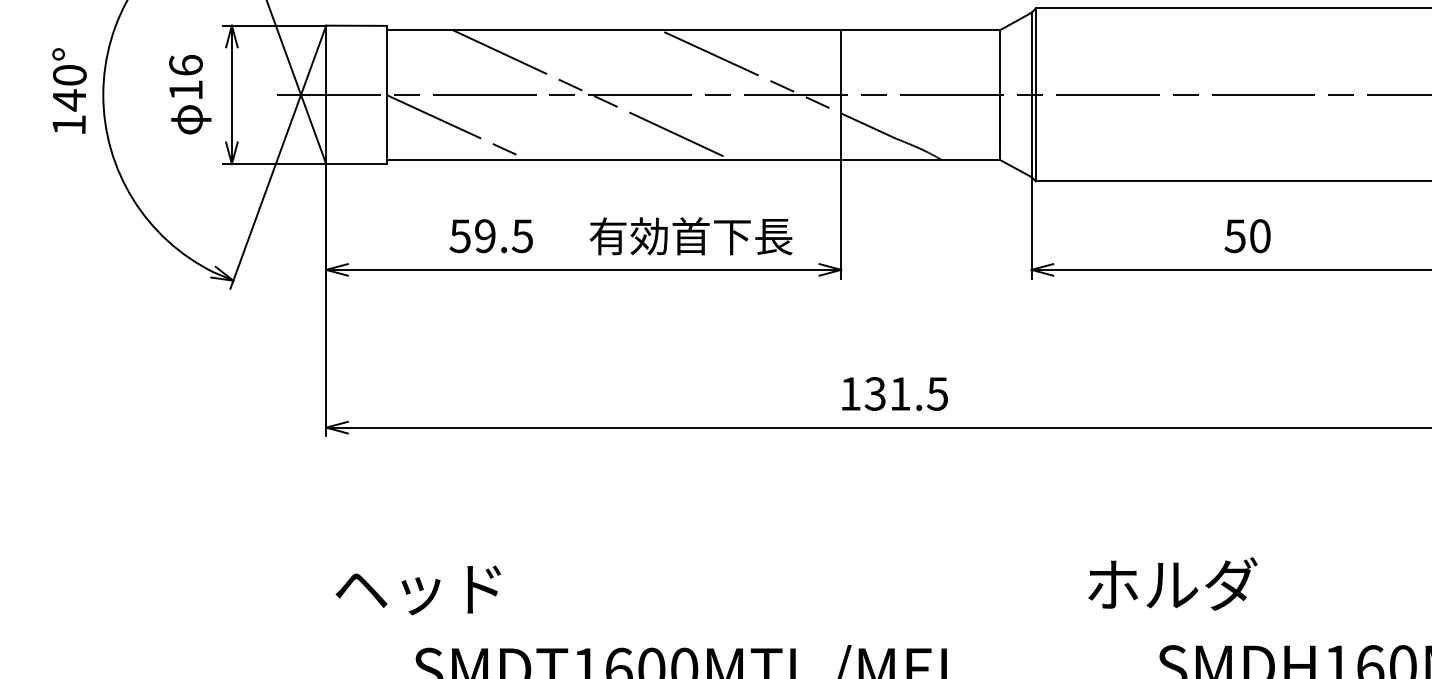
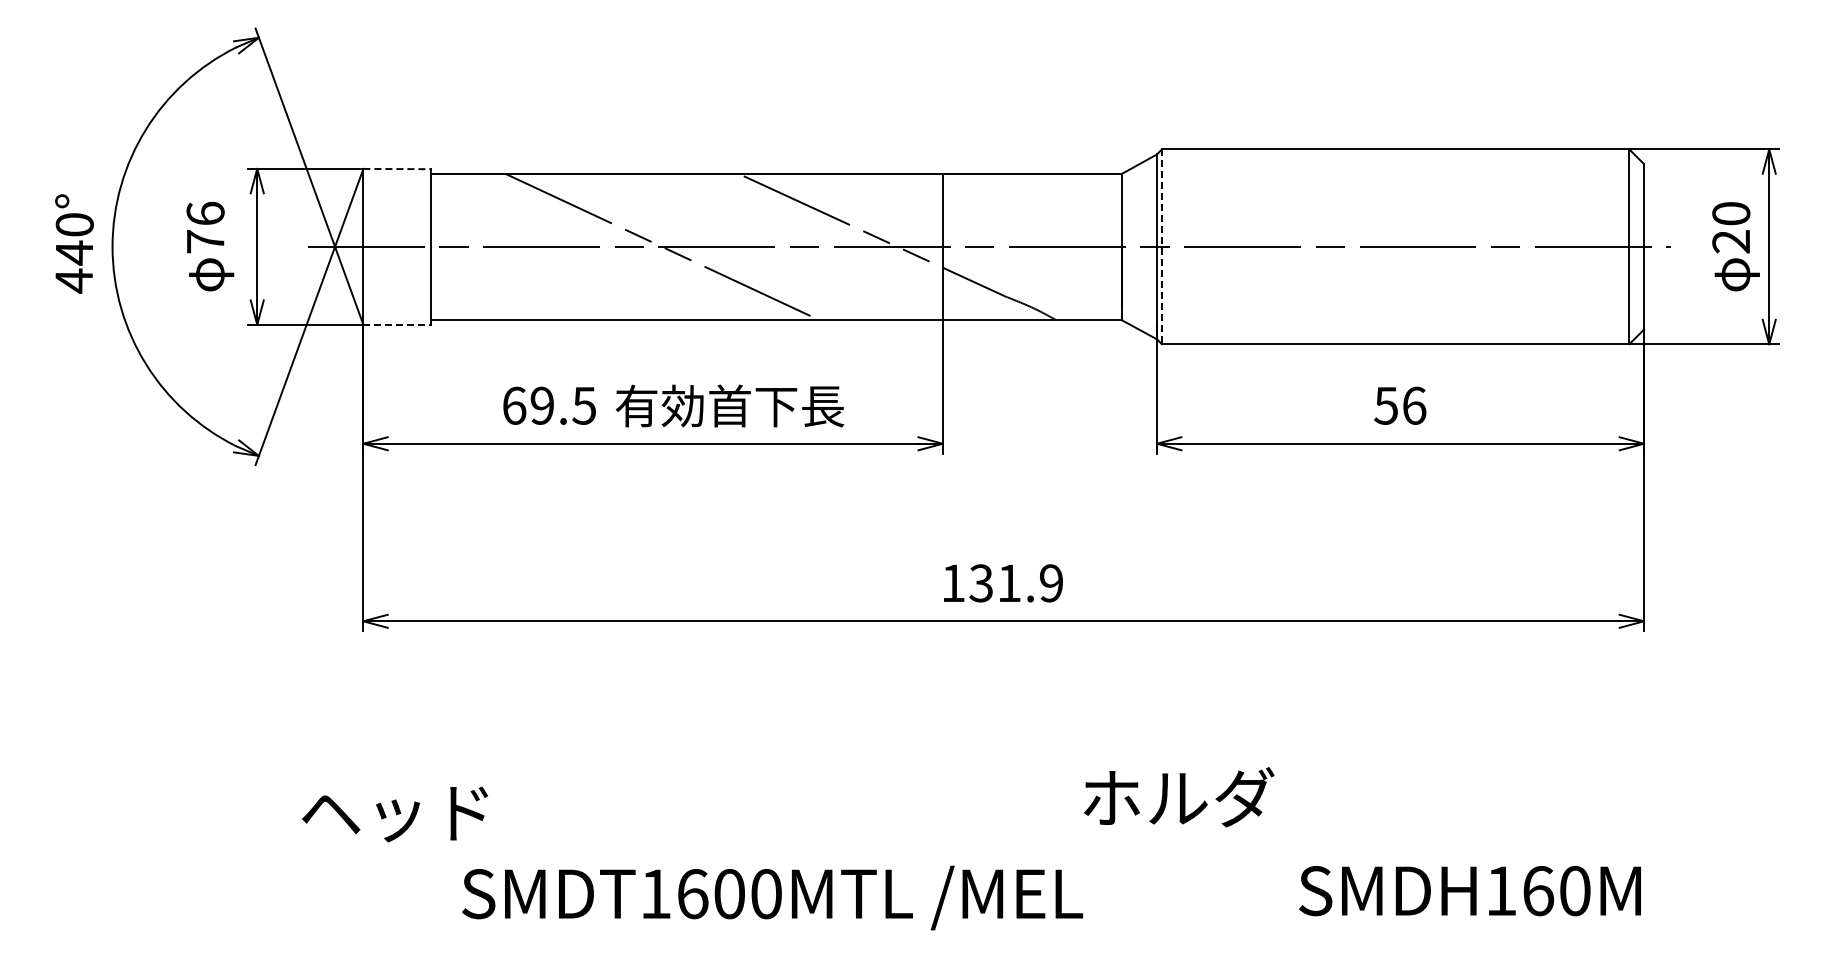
line: (356, 26) -> (397, 169), solid -> dashed
text: (185, 90) -> (205, 241), 16 -> 76
line: (1035, 95) -> (1161, 247), solid -> dashed
text: (68, 124) -> (73, 280), 140° -> 440°
line: (456, 127) -> (510, 283), removed
line: (356, 163) -> (397, 324), solid -> dashed
text: (460, 235) -> (514, 405), 59.5 -> 69.5
text: (690, 235) -> (729, 405), moved
text: (1260, 235) -> (1414, 405), 50 -> 56
text: (936, 394) -> (1050, 583), 131.5 -> 131.9
text: (1173, 584) -> (1179, 797), moved
text: (417, 590) -> (394, 814), moved

